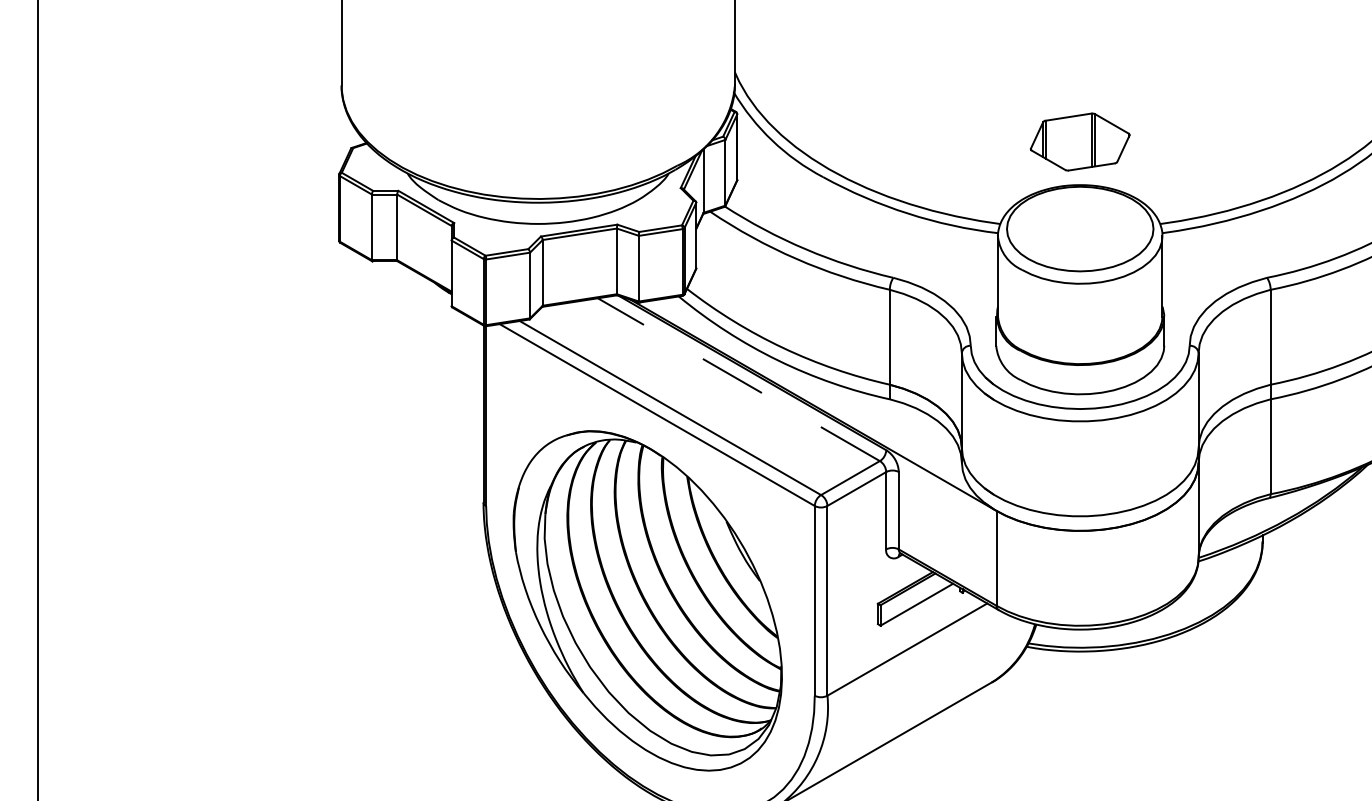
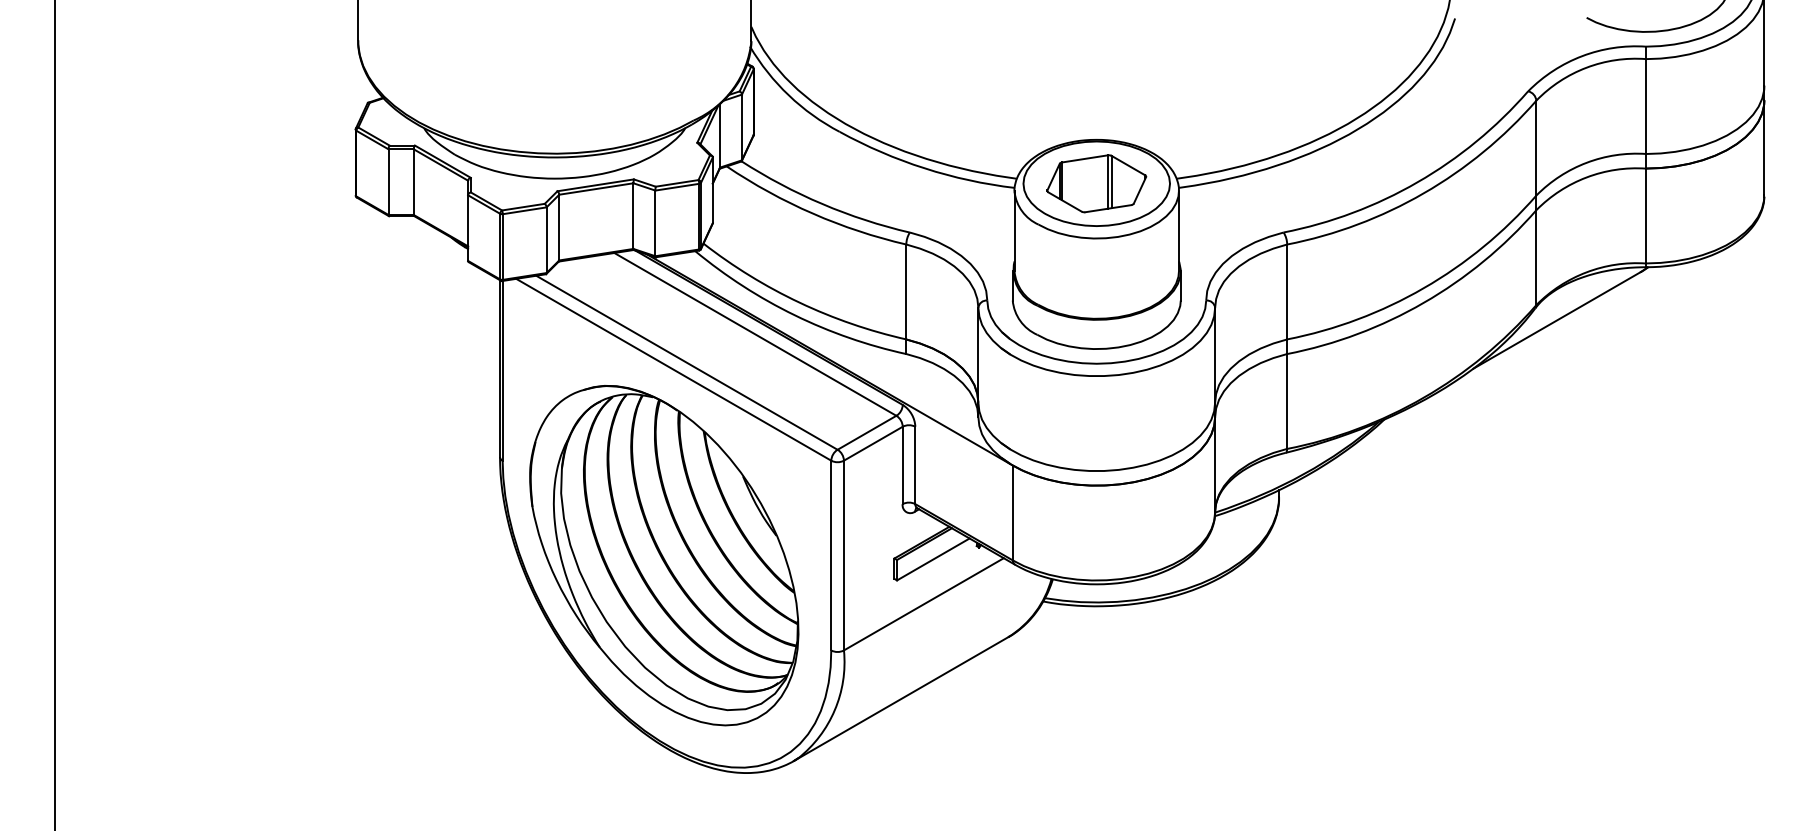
part: (1079, 141) -> (1096, 183), moved
line: (738, 379) -> (755, 334), dashed -> solid

